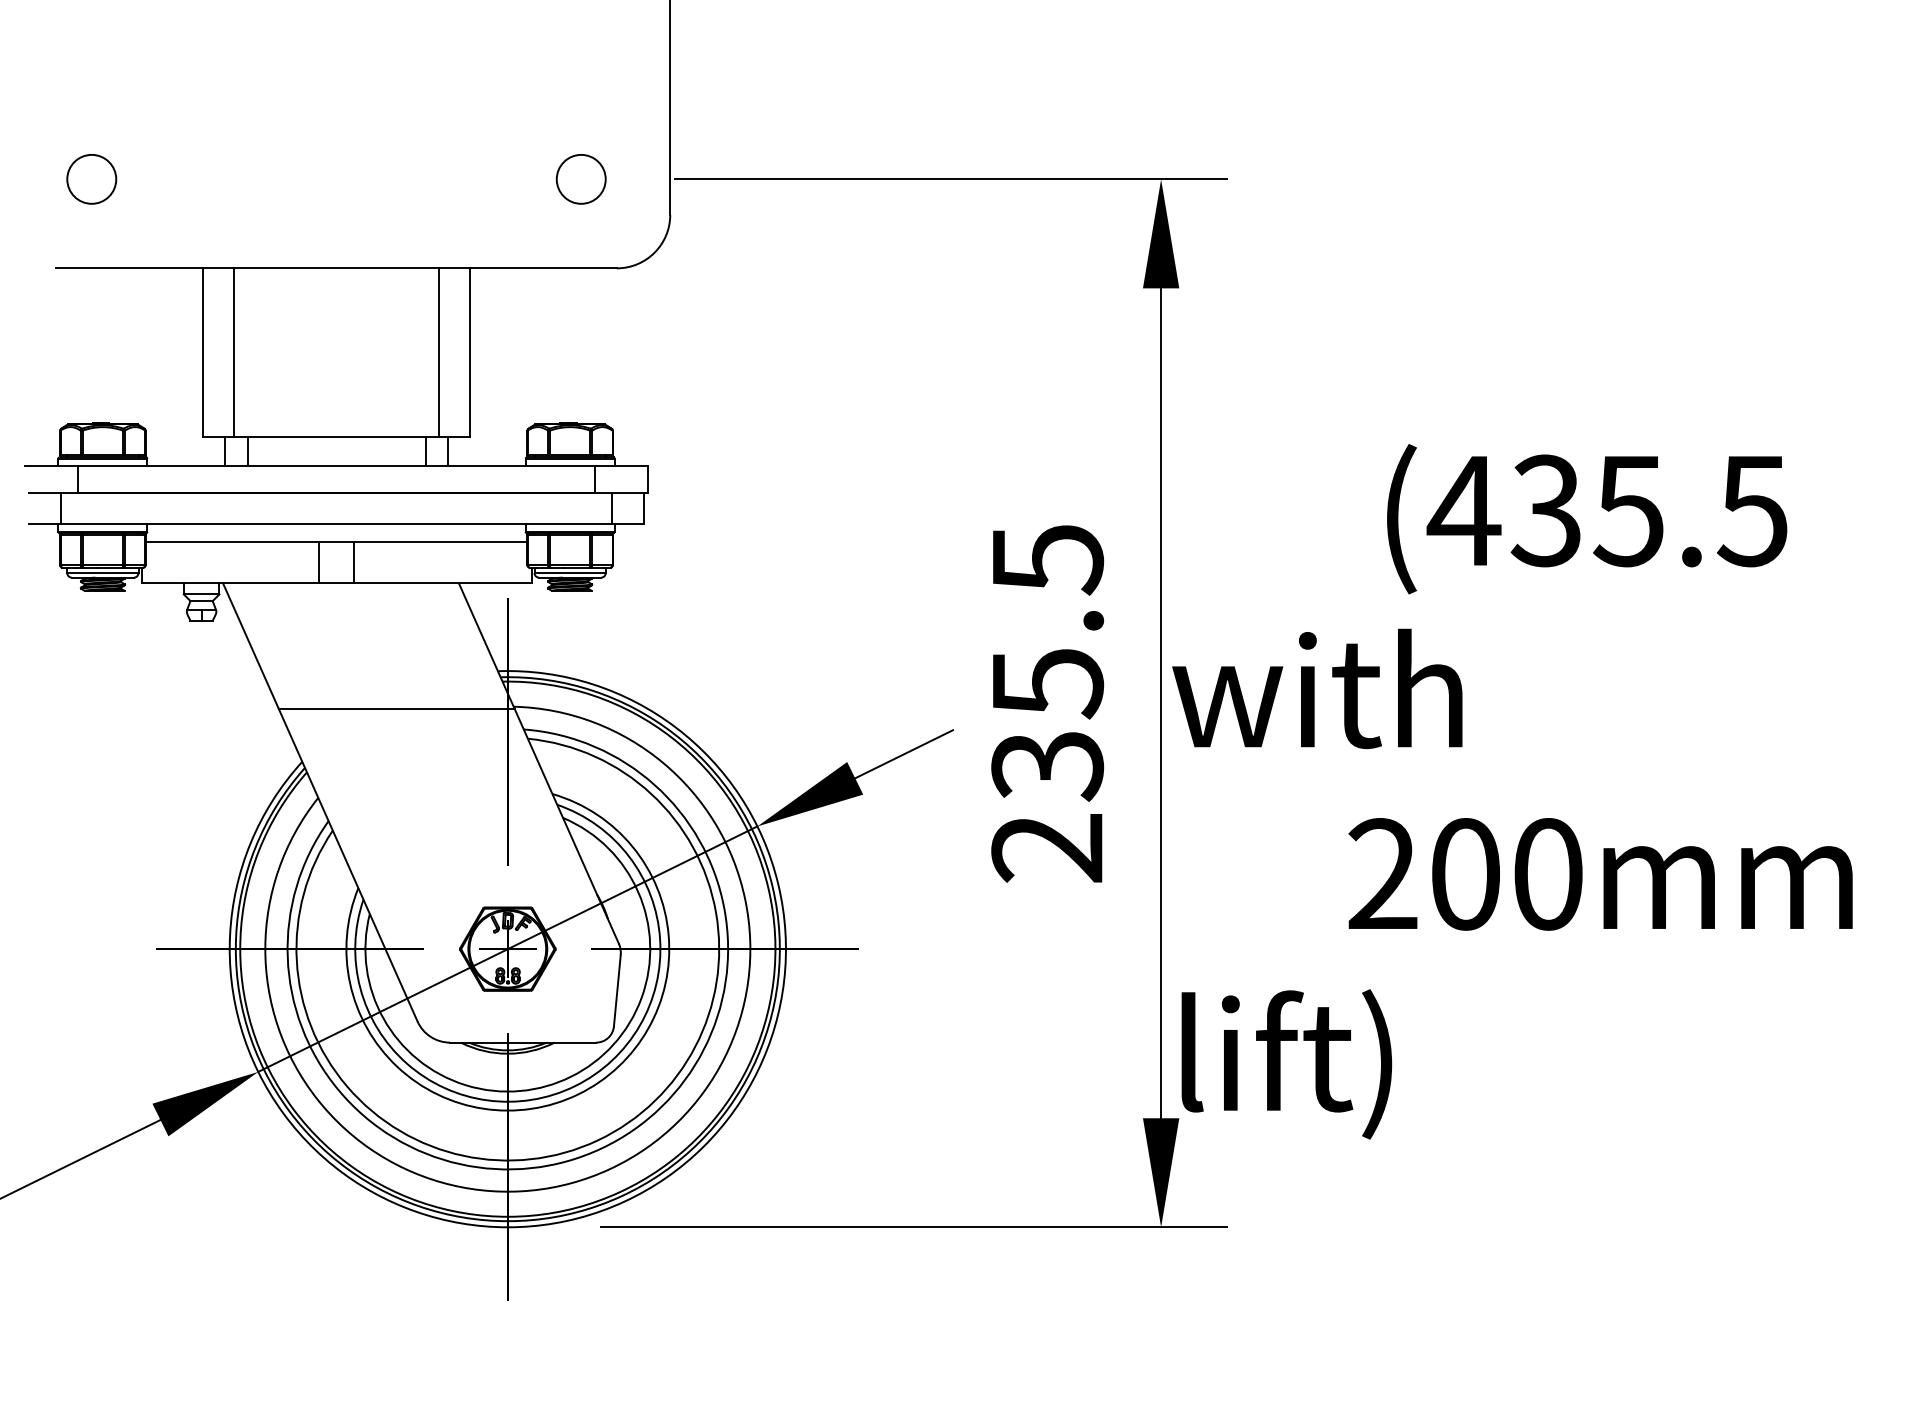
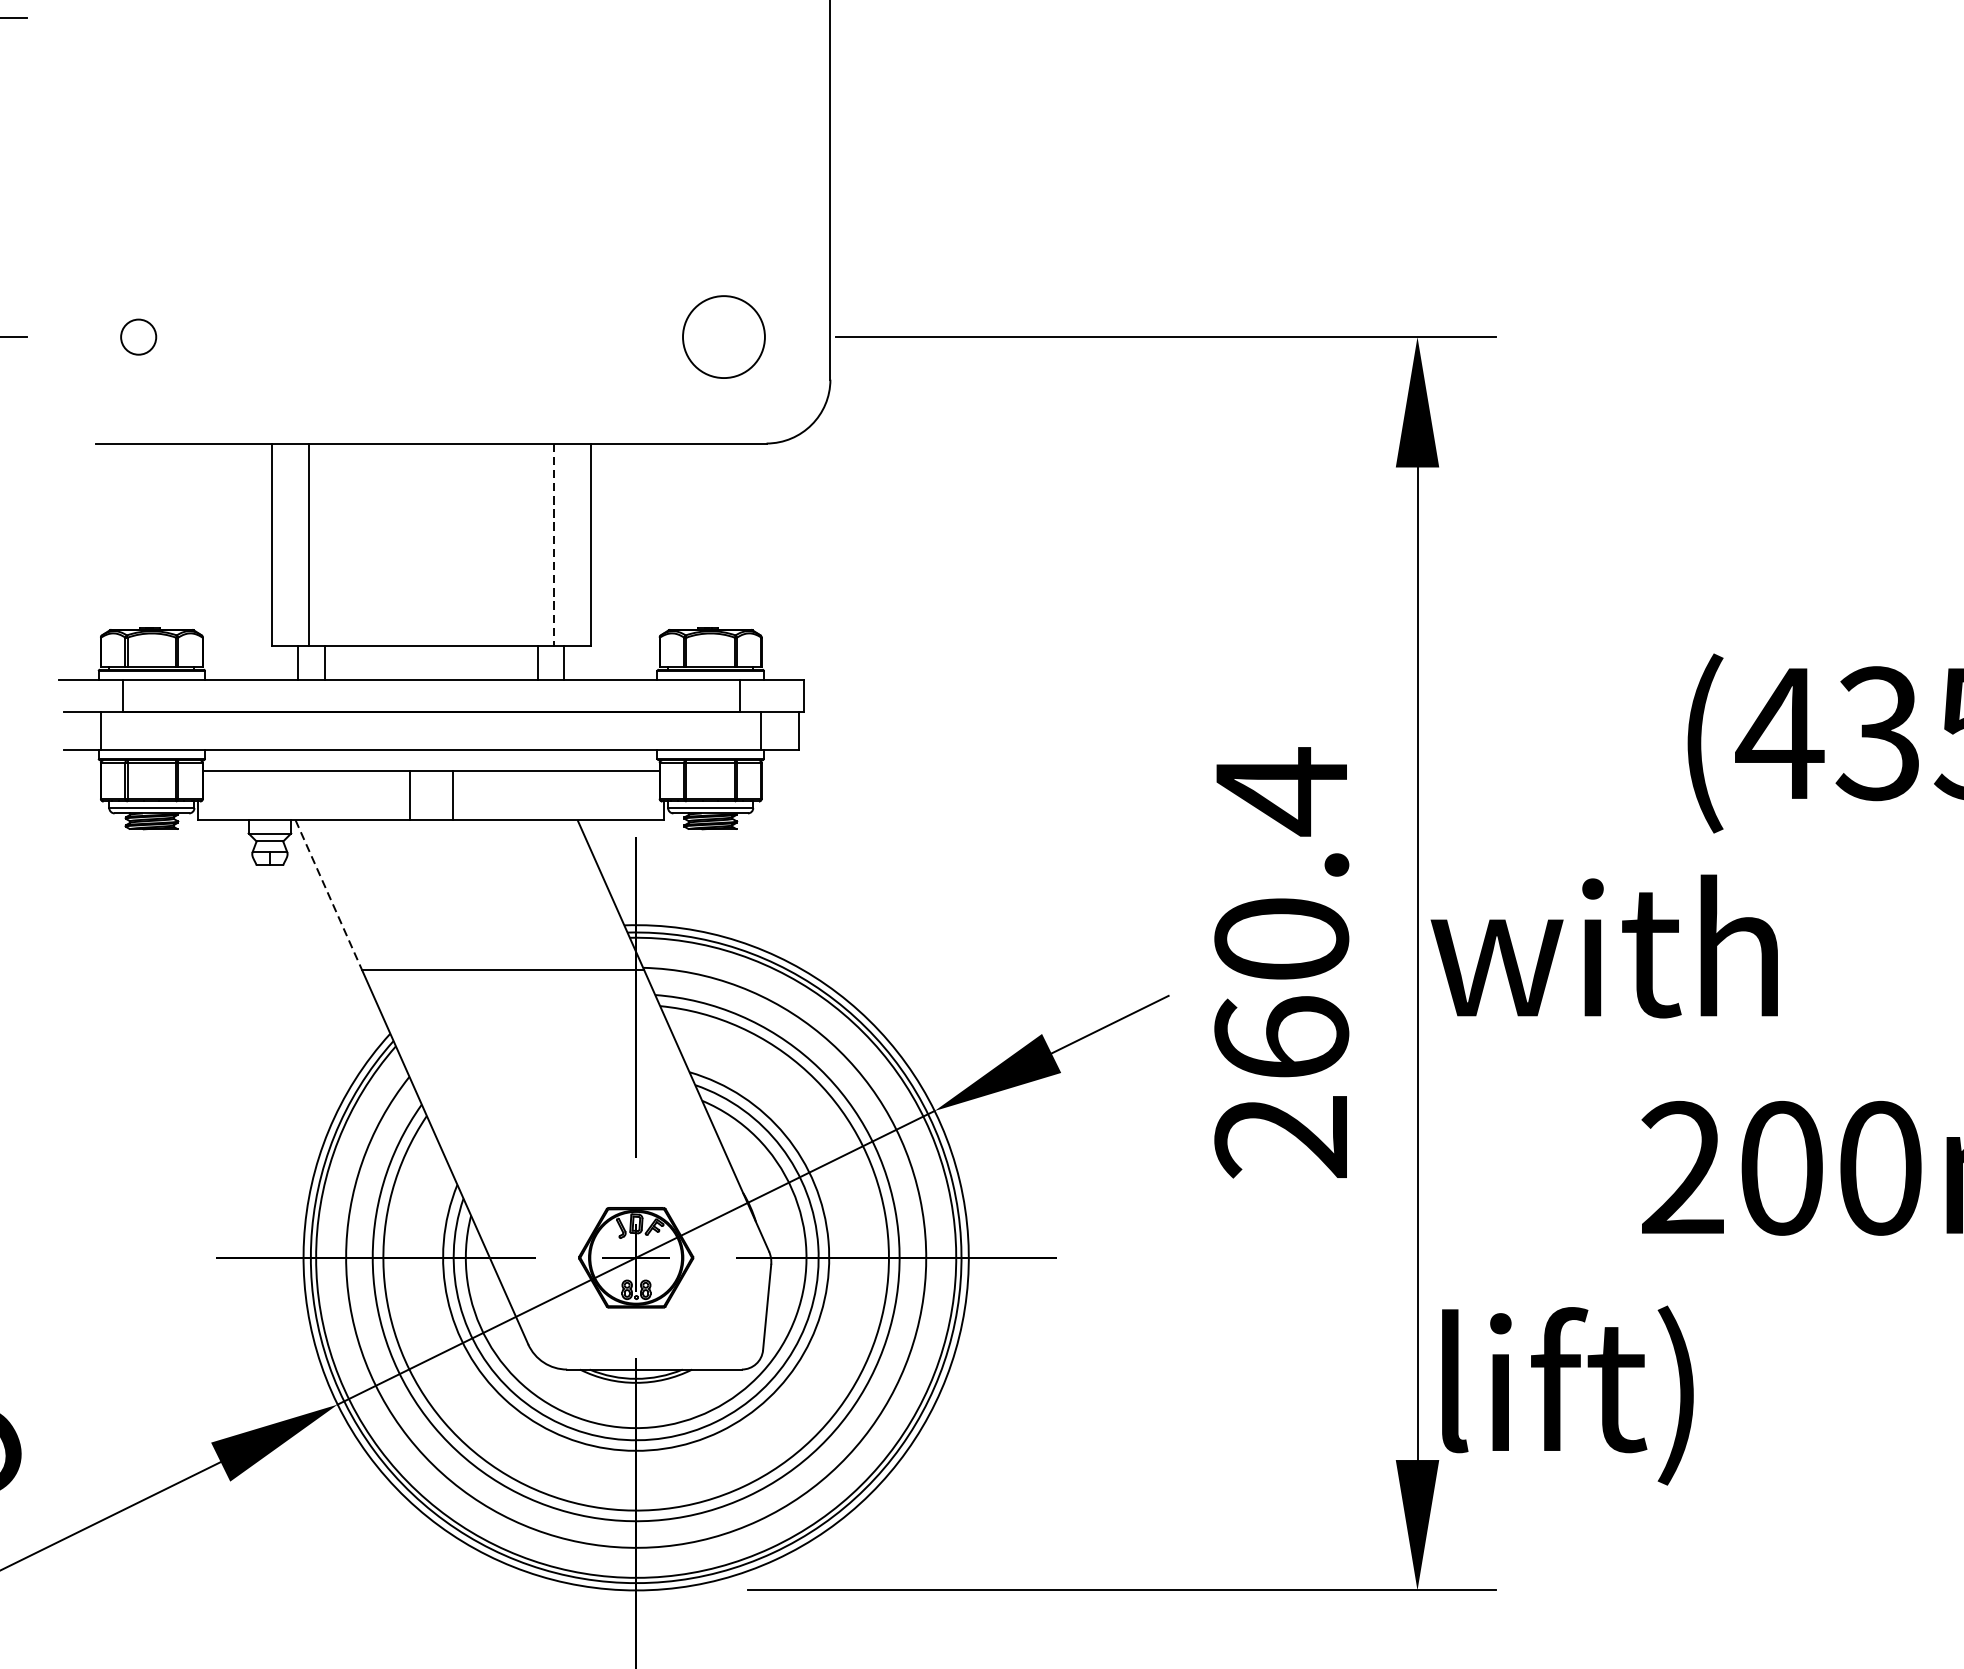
circle: (580, 178) -> (723, 336), size x1.4
circle: (91, 179) -> (138, 337), size x0.6
line: (438, 352) -> (553, 544), solid -> dashed
line: (250, 646) -> (328, 895), solid -> dashed
text: (1047, 661) -> (1281, 913), 235.5 -> 260.4

